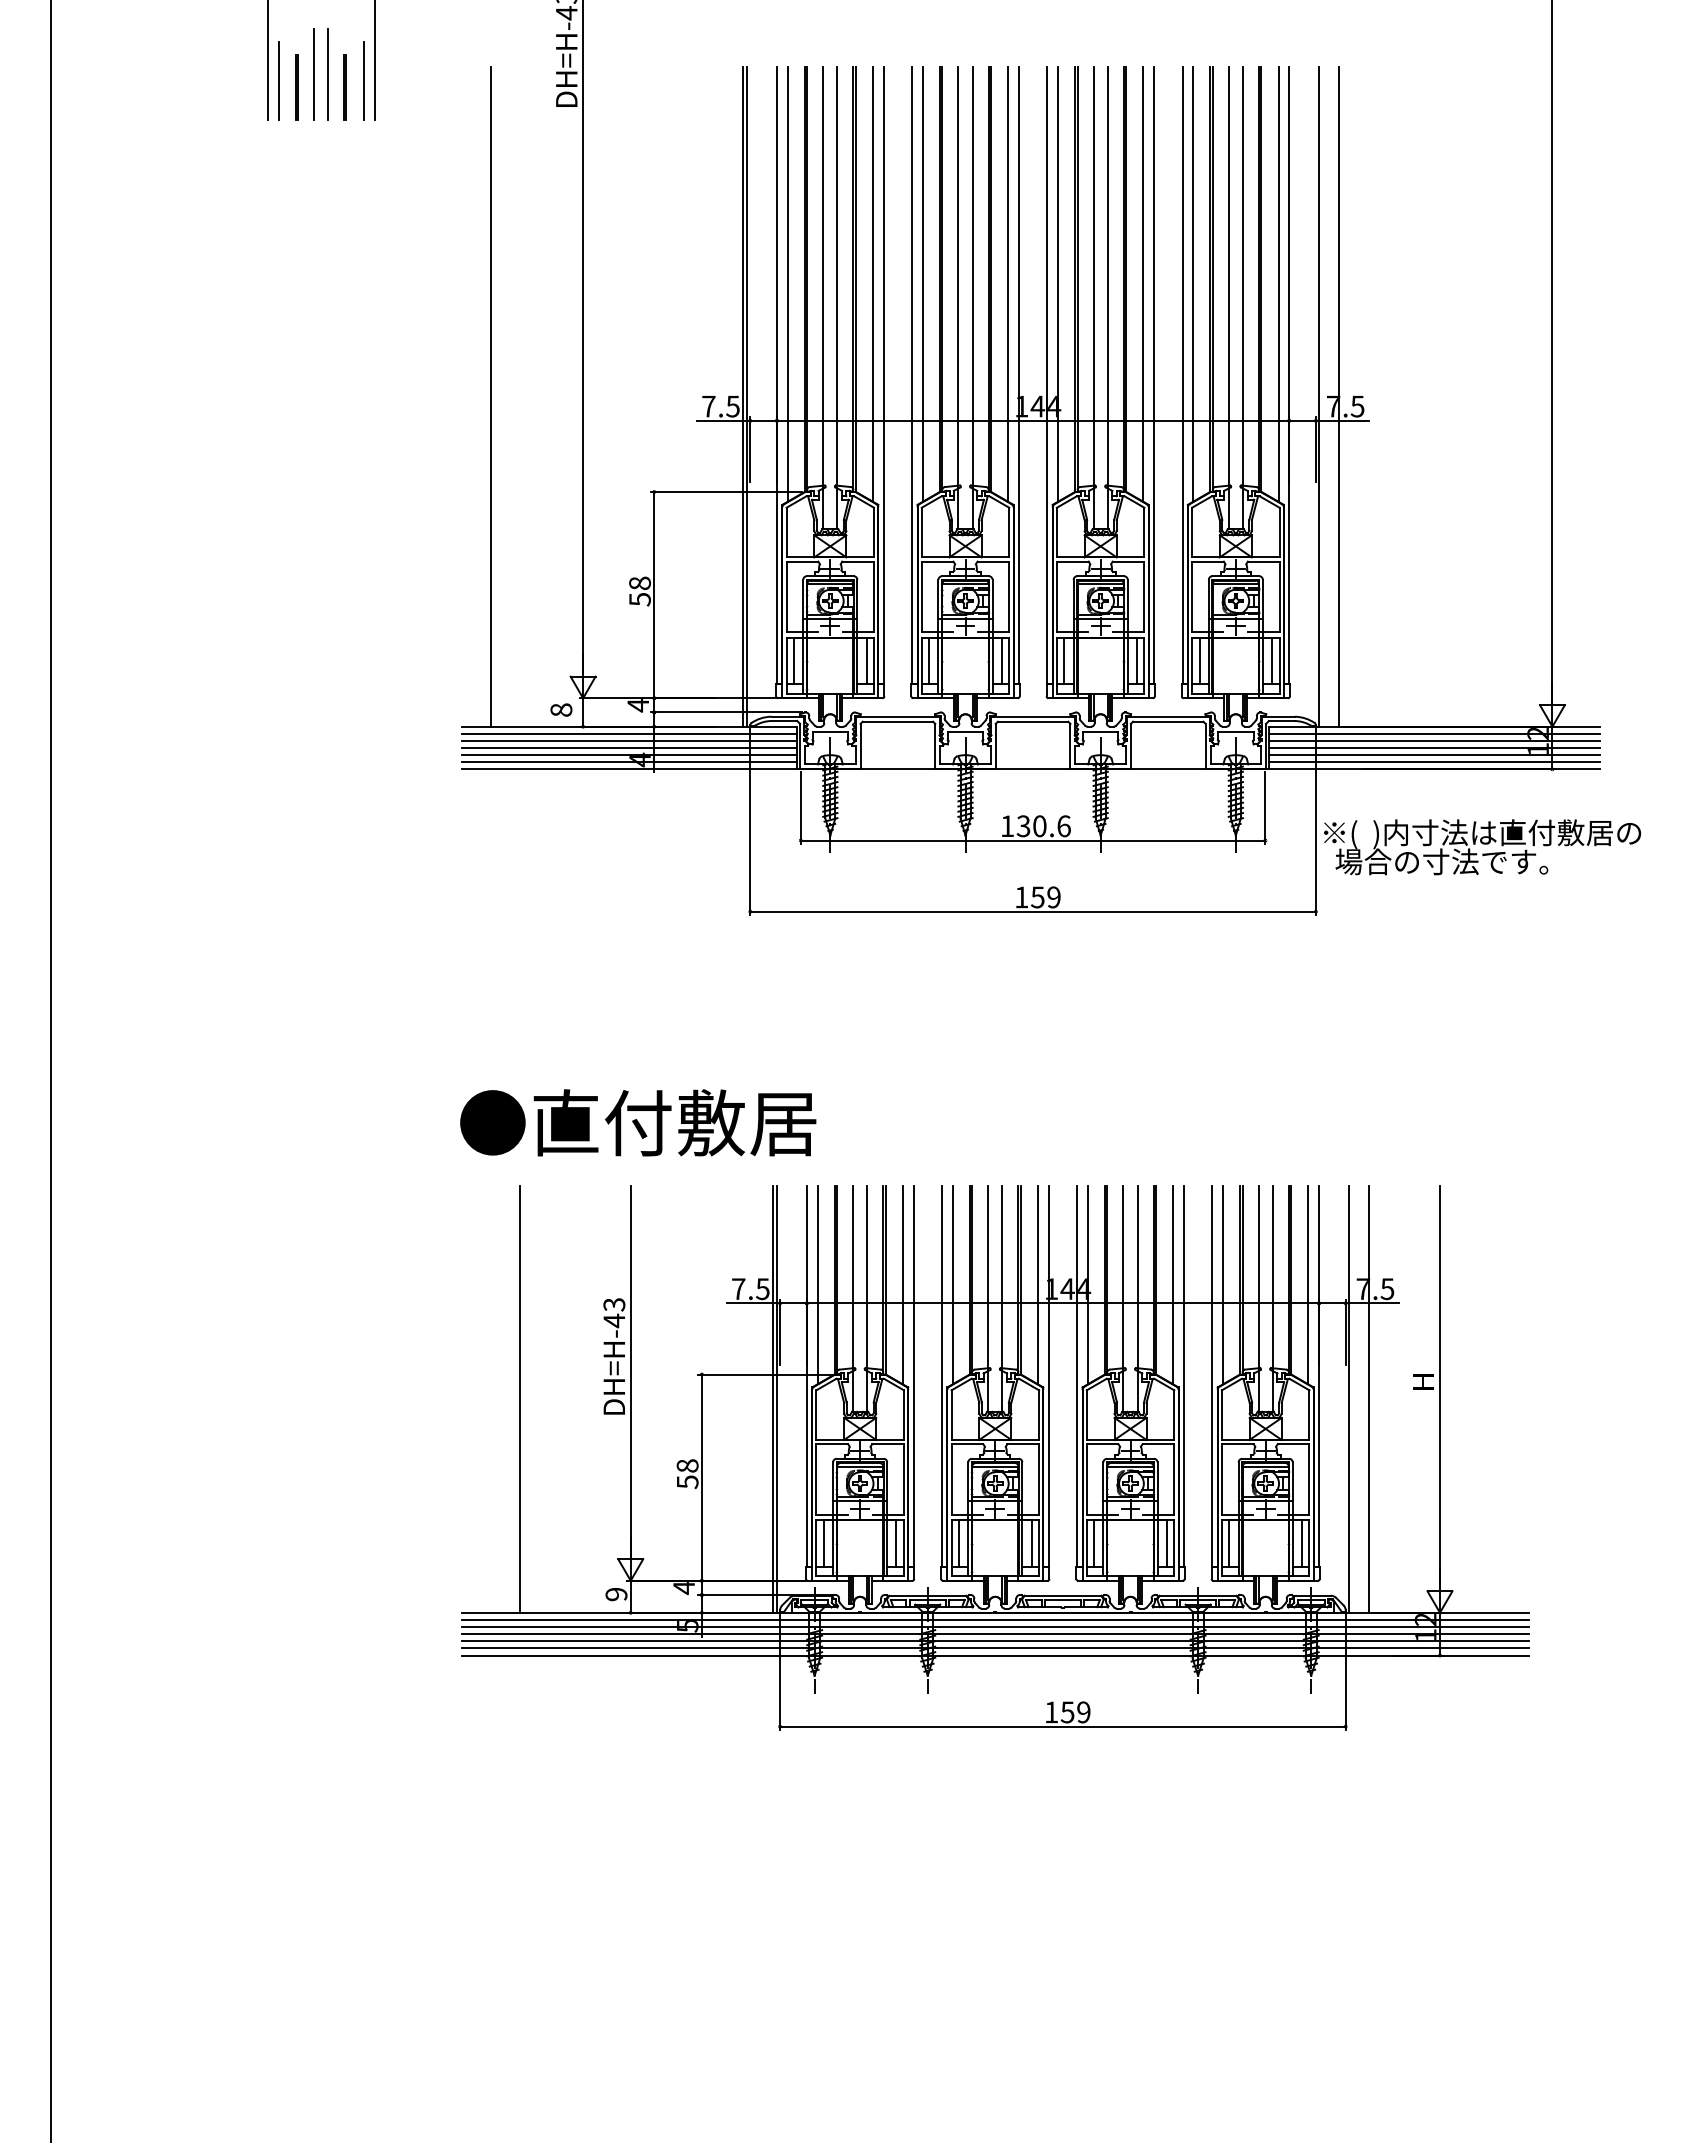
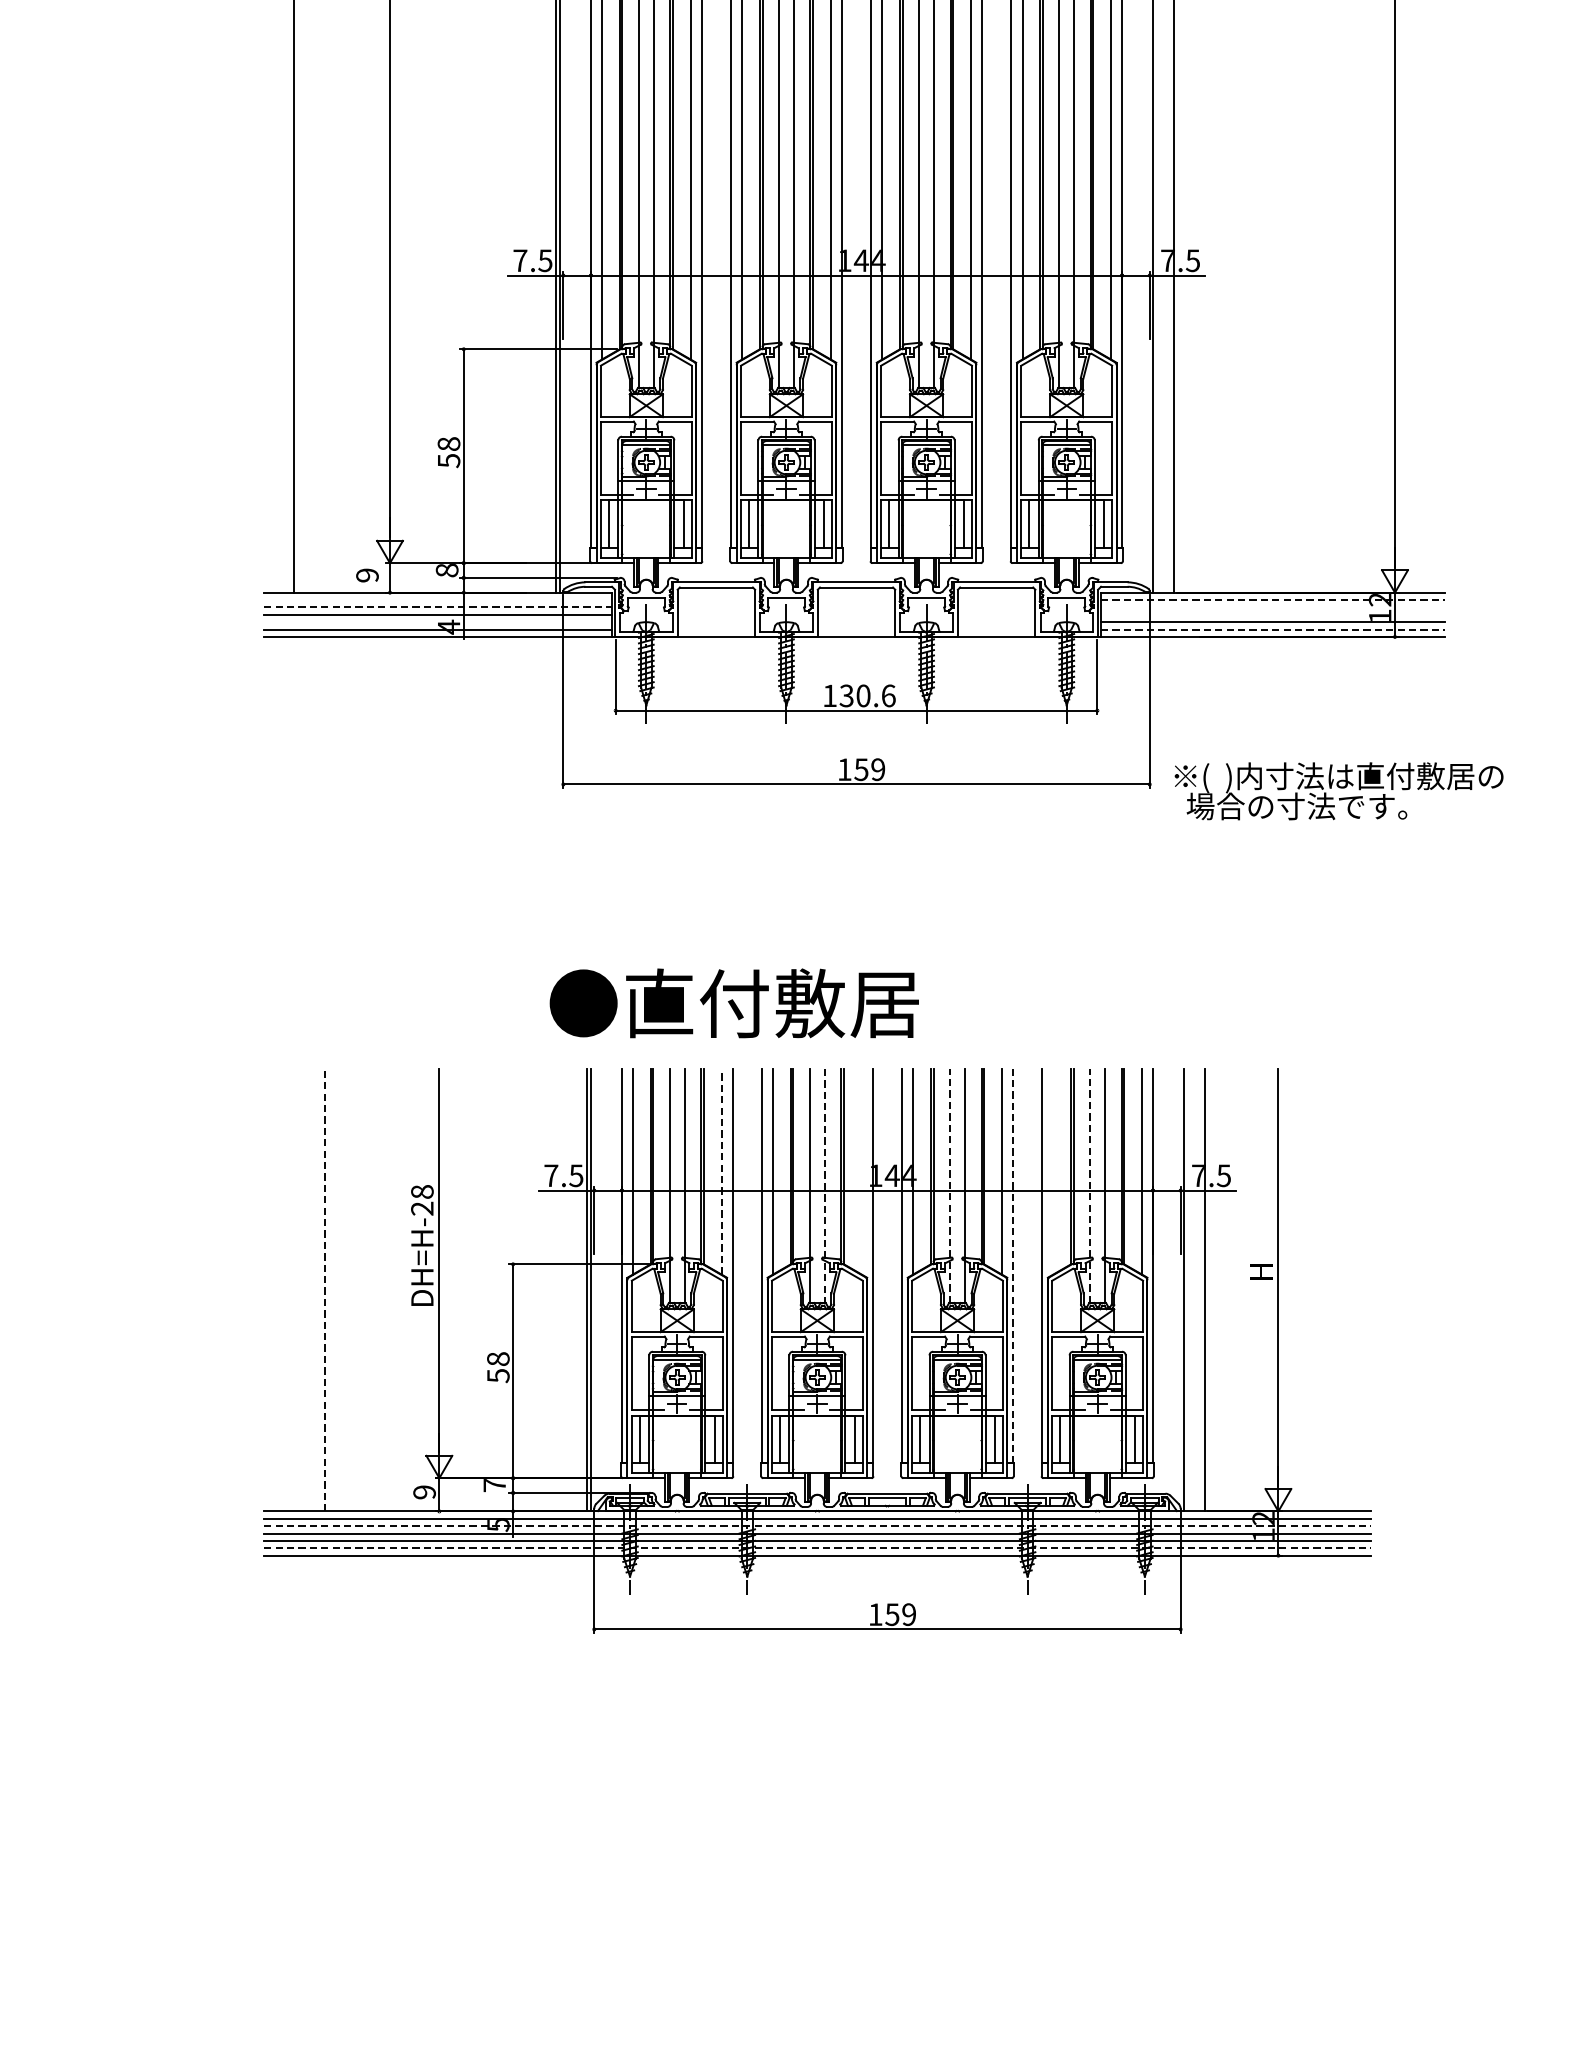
text: (638, 705) -> (447, 570), 4 -> 8
text: (561, 709) -> (367, 574), 8 -> 9
line: (629, 733) -> (438, 599), removed
line: (1434, 733) -> (1272, 599), solid -> dashed
line: (629, 740) -> (438, 606), solid -> dashed
line: (1434, 740) -> (1272, 606), removed
line: (1434, 748) -> (1272, 615), removed
line: (629, 755) -> (438, 622), removed
line: (1434, 762) -> (1272, 629), solid -> dashed
text: (1482, 847) -> (1339, 791), moved
text: (638, 1122) -> (734, 1003), moved
line: (902, 1284) -> (721, 1171), solid -> dashed
line: (1038, 1284) -> (862, 1171), removed
line: (1223, 1284) -> (1053, 1171), removed
line: (1002, 1298) -> (824, 1185), solid -> dashed
line: (1123, 1298) -> (950, 1185), solid -> dashed
line: (1258, 1298) -> (1090, 1185), solid -> dashed
text: (614, 1313) -> (422, 1201), DH=H-43 -> DH=H-28
line: (1183, 1375) -> (1012, 1265), solid -> dashed
line: (520, 1398) -> (325, 1289), solid -> dashed
text: (683, 1588) -> (494, 1486), 4 -> 7
line: (995, 1627) -> (817, 1526), solid -> dashed
line: (995, 1648) -> (817, 1548), solid -> dashed

